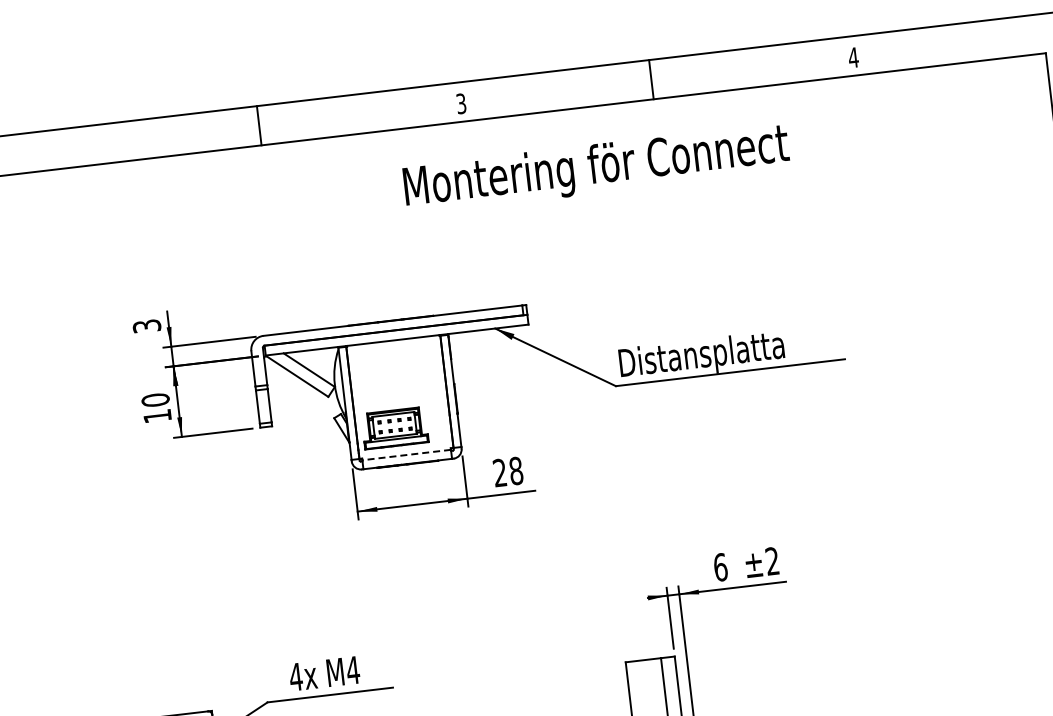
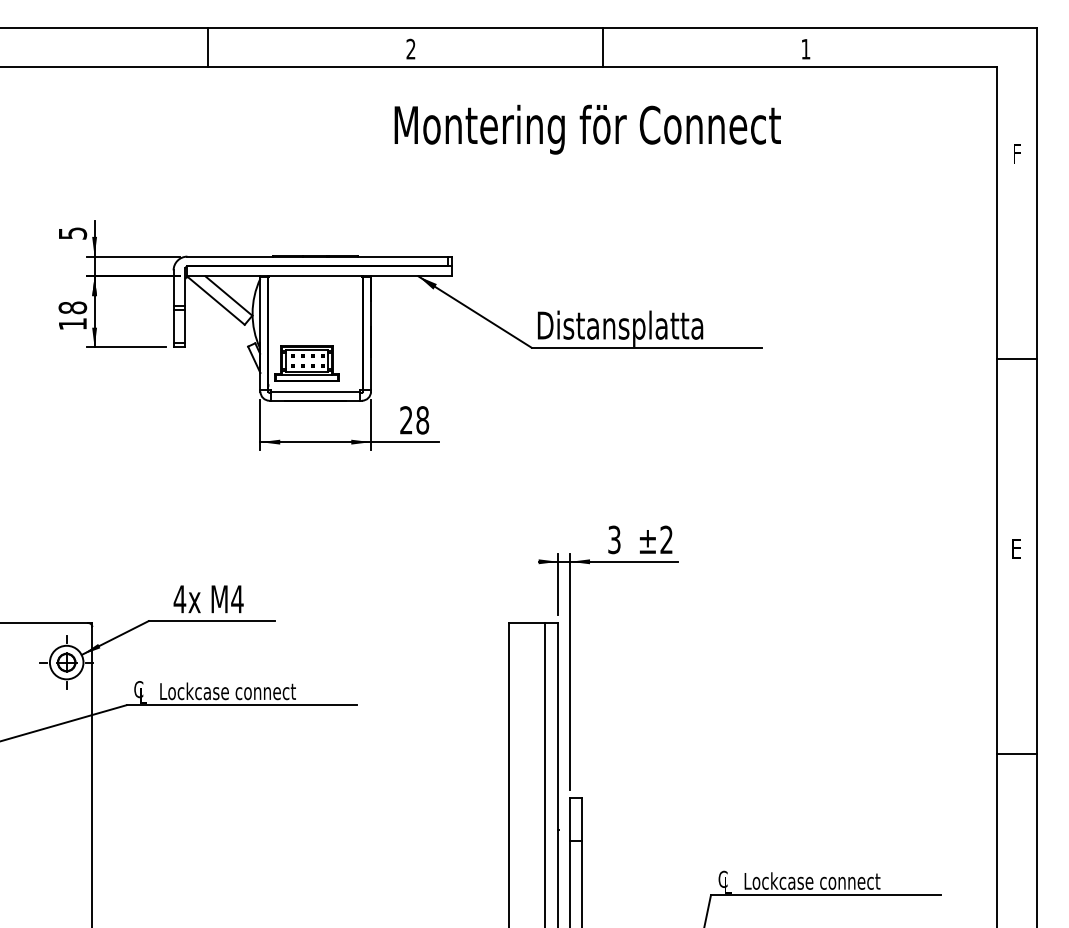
text: (853, 58) -> (805, 49), 4 -> 1
text: (460, 104) -> (410, 49), 3 -> 2
text: (596, 168) -> (587, 129), moved
text: (146, 326) -> (72, 233), 3 -> 5
text: (155, 399) -> (72, 307), 10 -> 18
line: (406, 454) -> (315, 391), dashed -> solid
text: (720, 566) -> (614, 539), 6 -> 3

